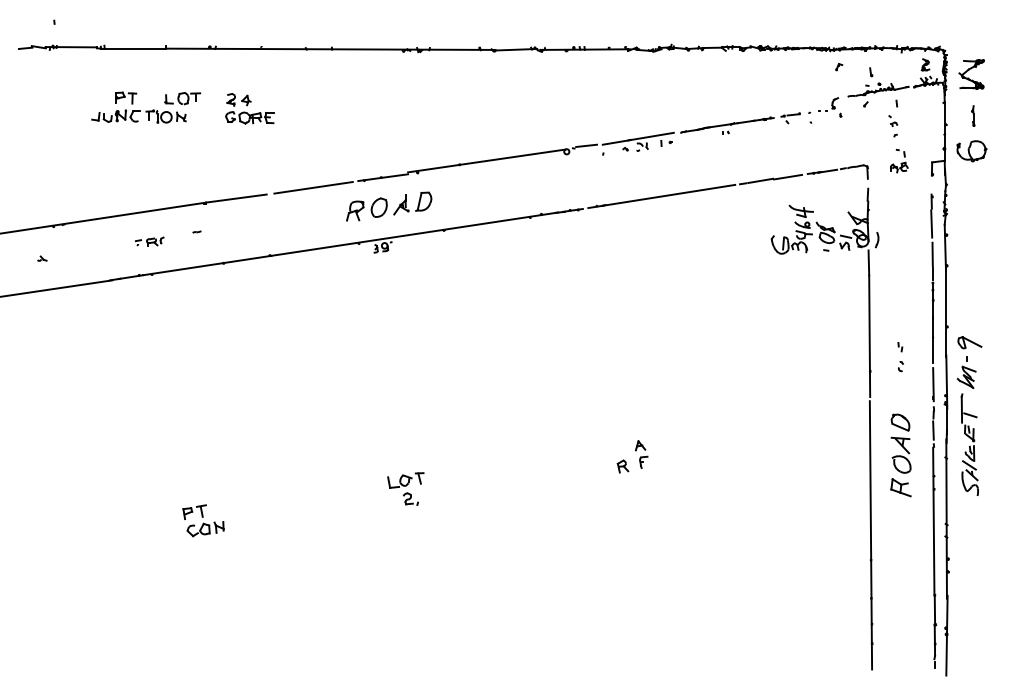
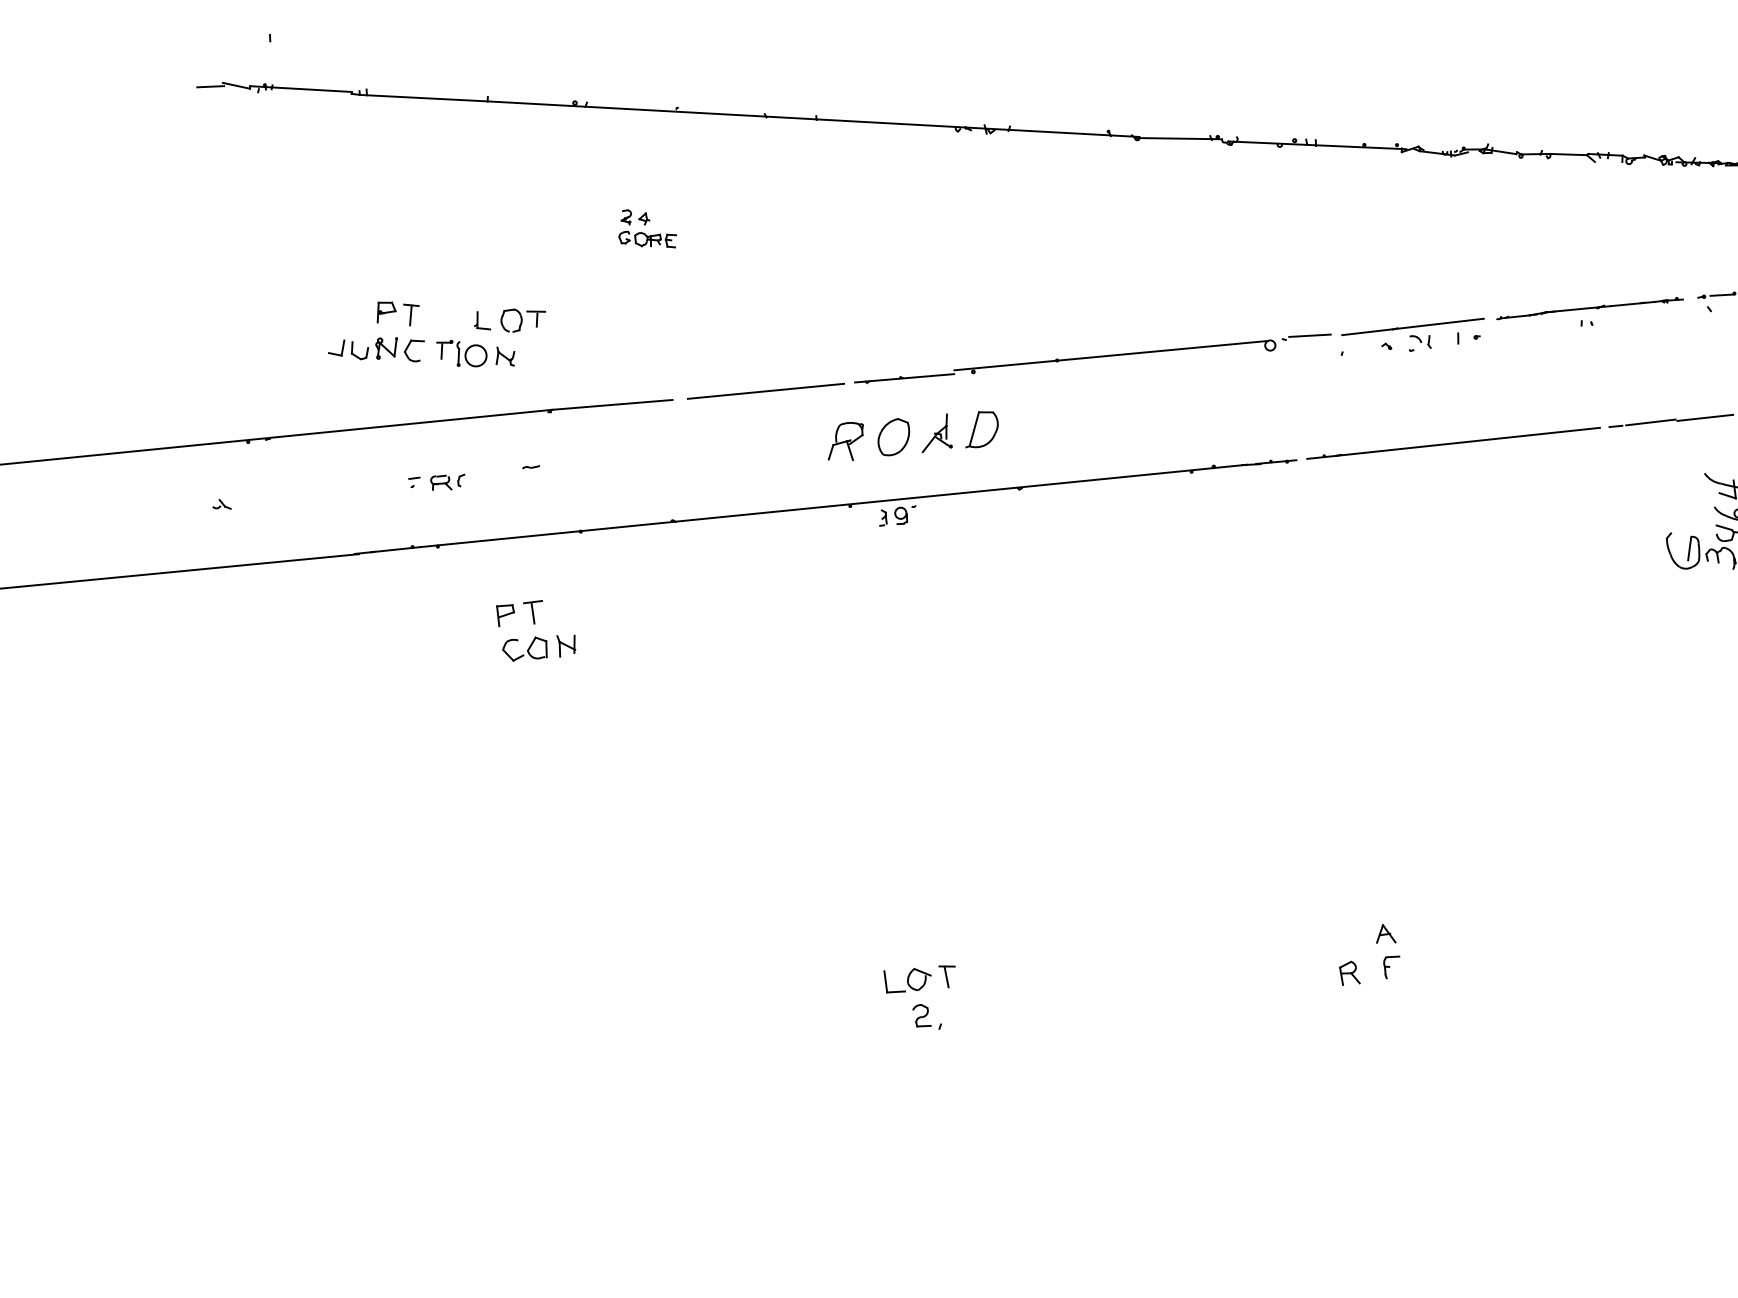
part: (146, 107) -> (437, 334), moved
part: (249, 108) -> (647, 228), size x0.6
part: (203, 520) -> (535, 630), moved

